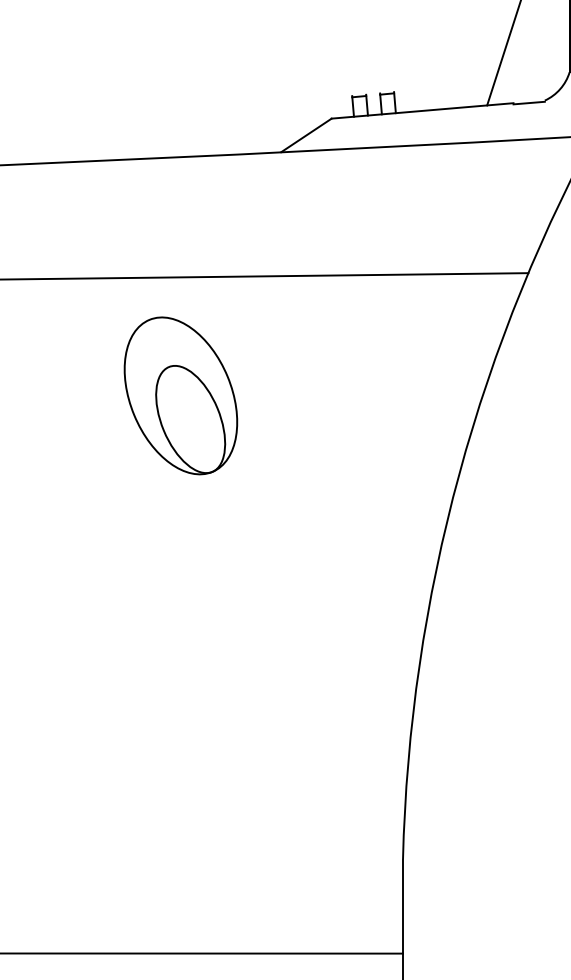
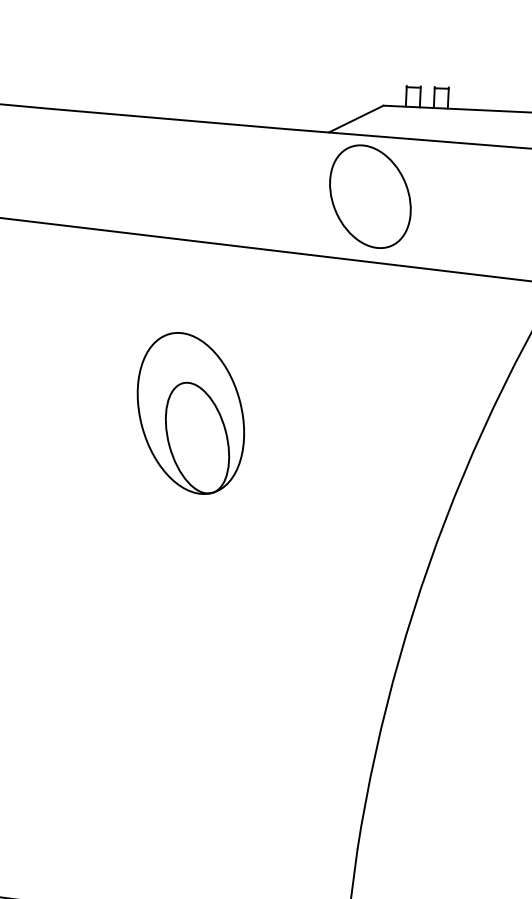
part: (330, 210) -> (370, 196), added
part: (180, 395) -> (190, 412), moved

